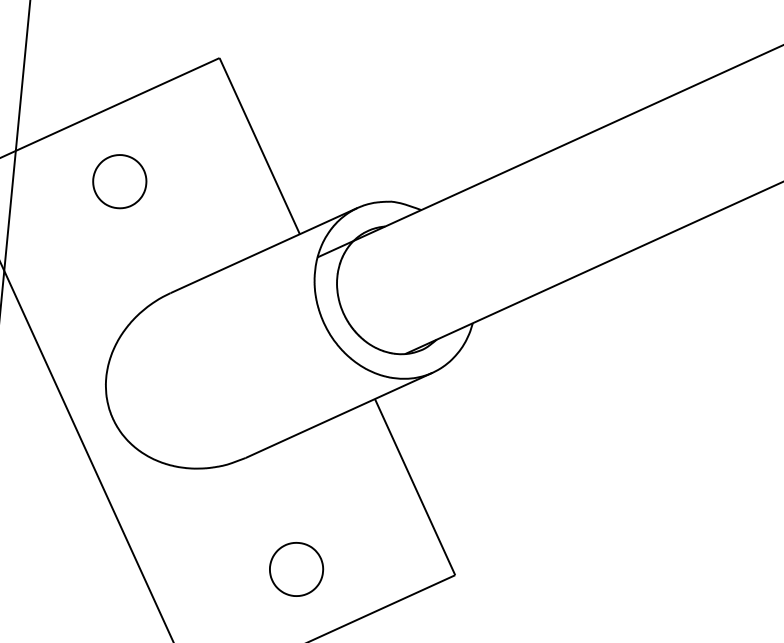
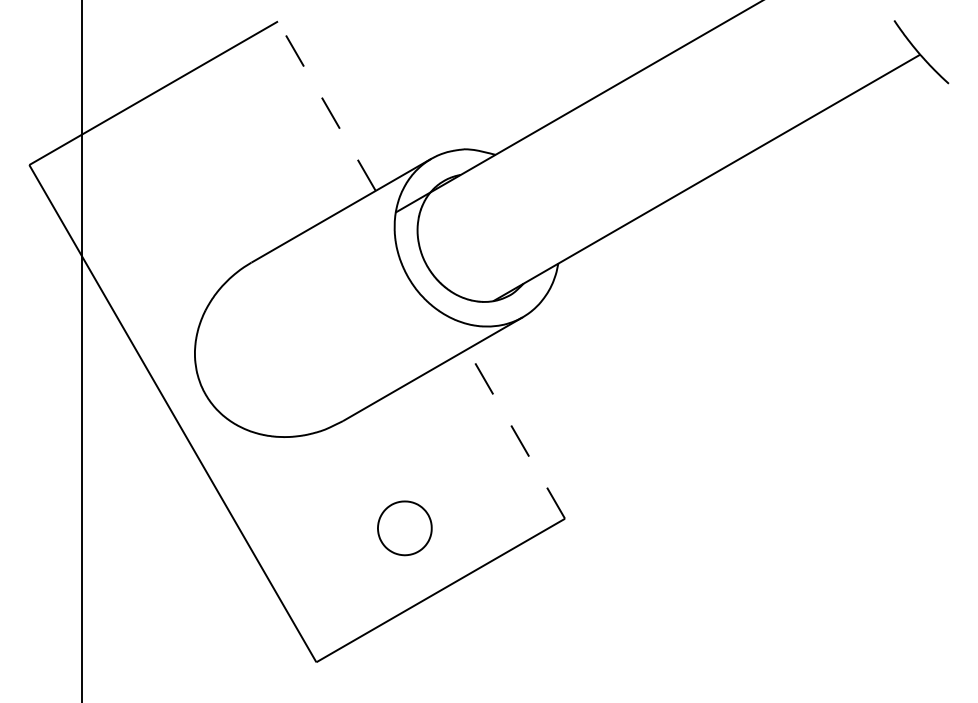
line: (259, 146) -> (326, 106), solid -> dashed
part: (119, 181) -> (189, 155), removed
line: (415, 487) -> (516, 434), solid -> dashed

